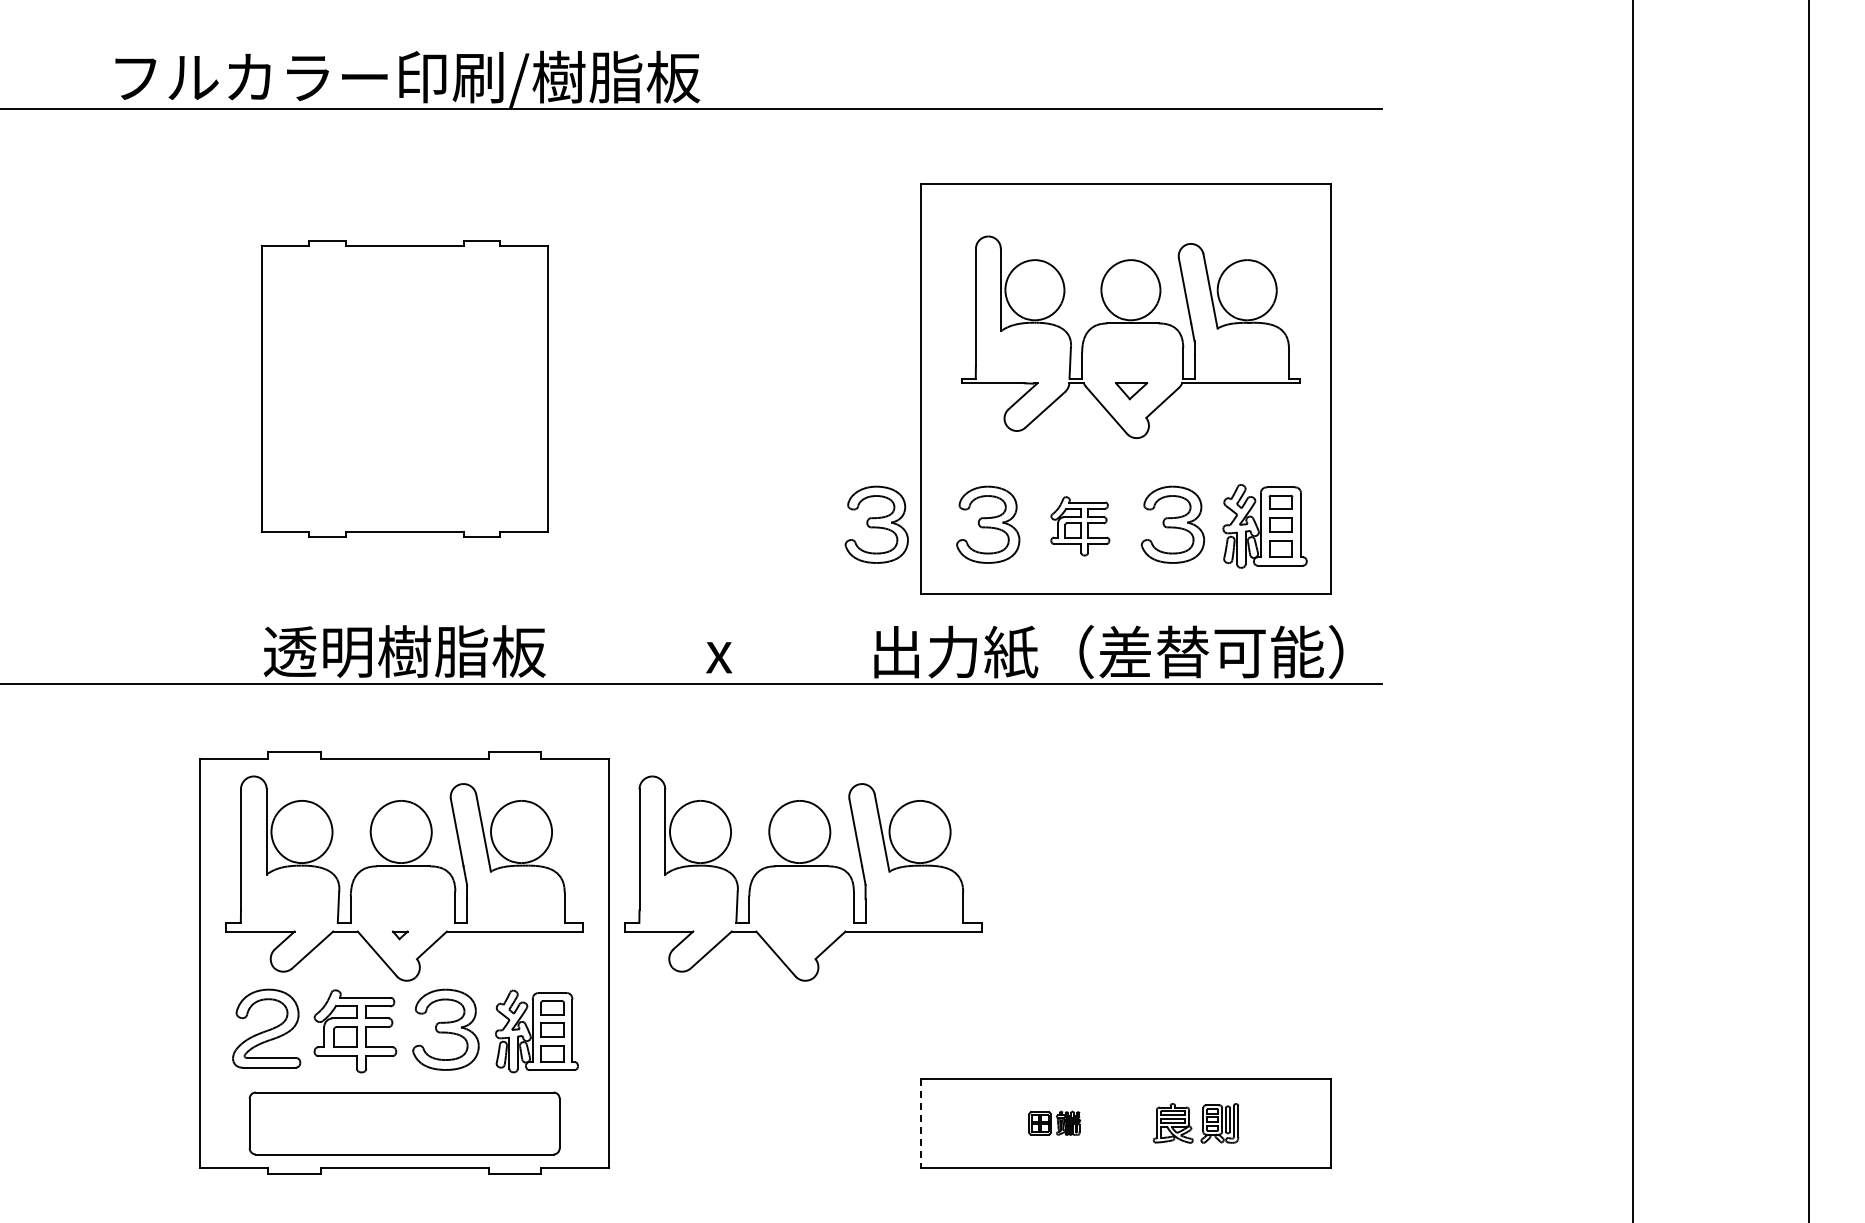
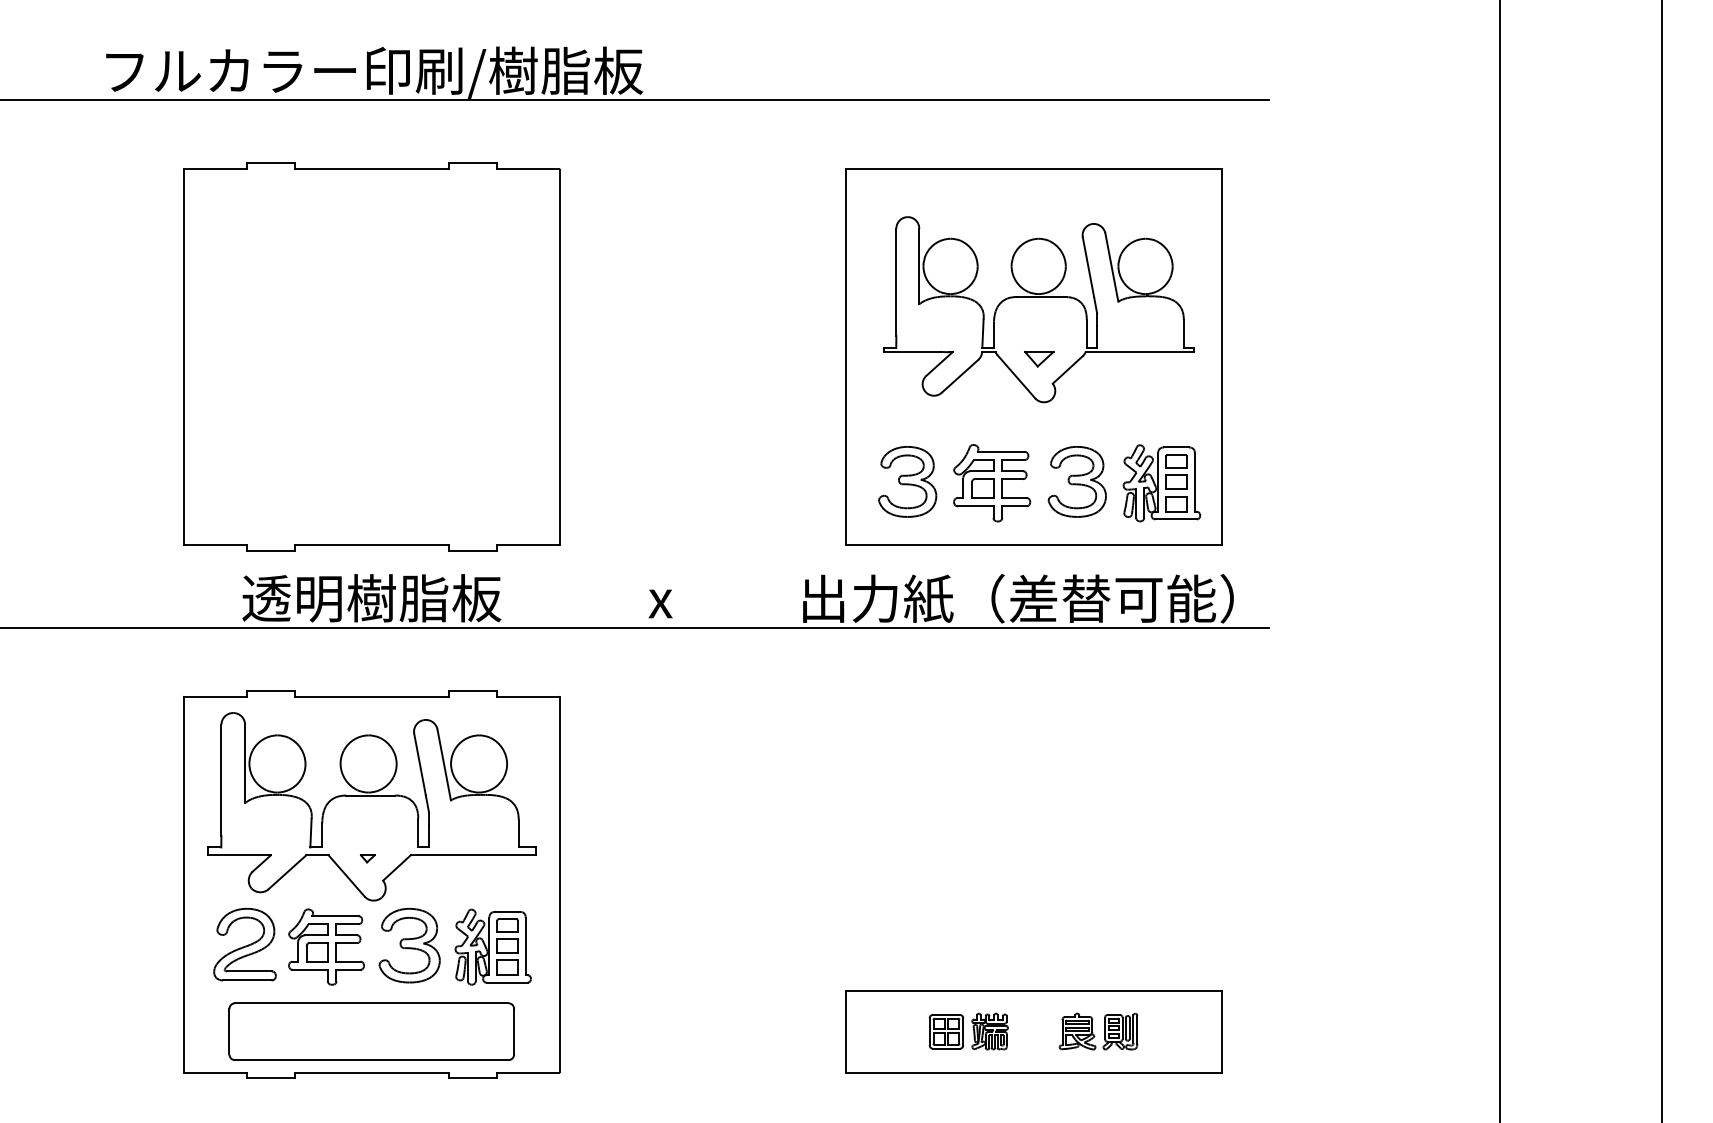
part: (404, 388) -> (371, 356), size x1.43
part: (875, 524) -> (804, 481), removed
part: (1080, 526) -> (992, 483), size x1.43
part: (802, 878) -> (737, 806), removed
line: (921, 1123) -> (846, 1031), dashed -> solid
part: (1054, 1123) -> (968, 1031), size x1.67

